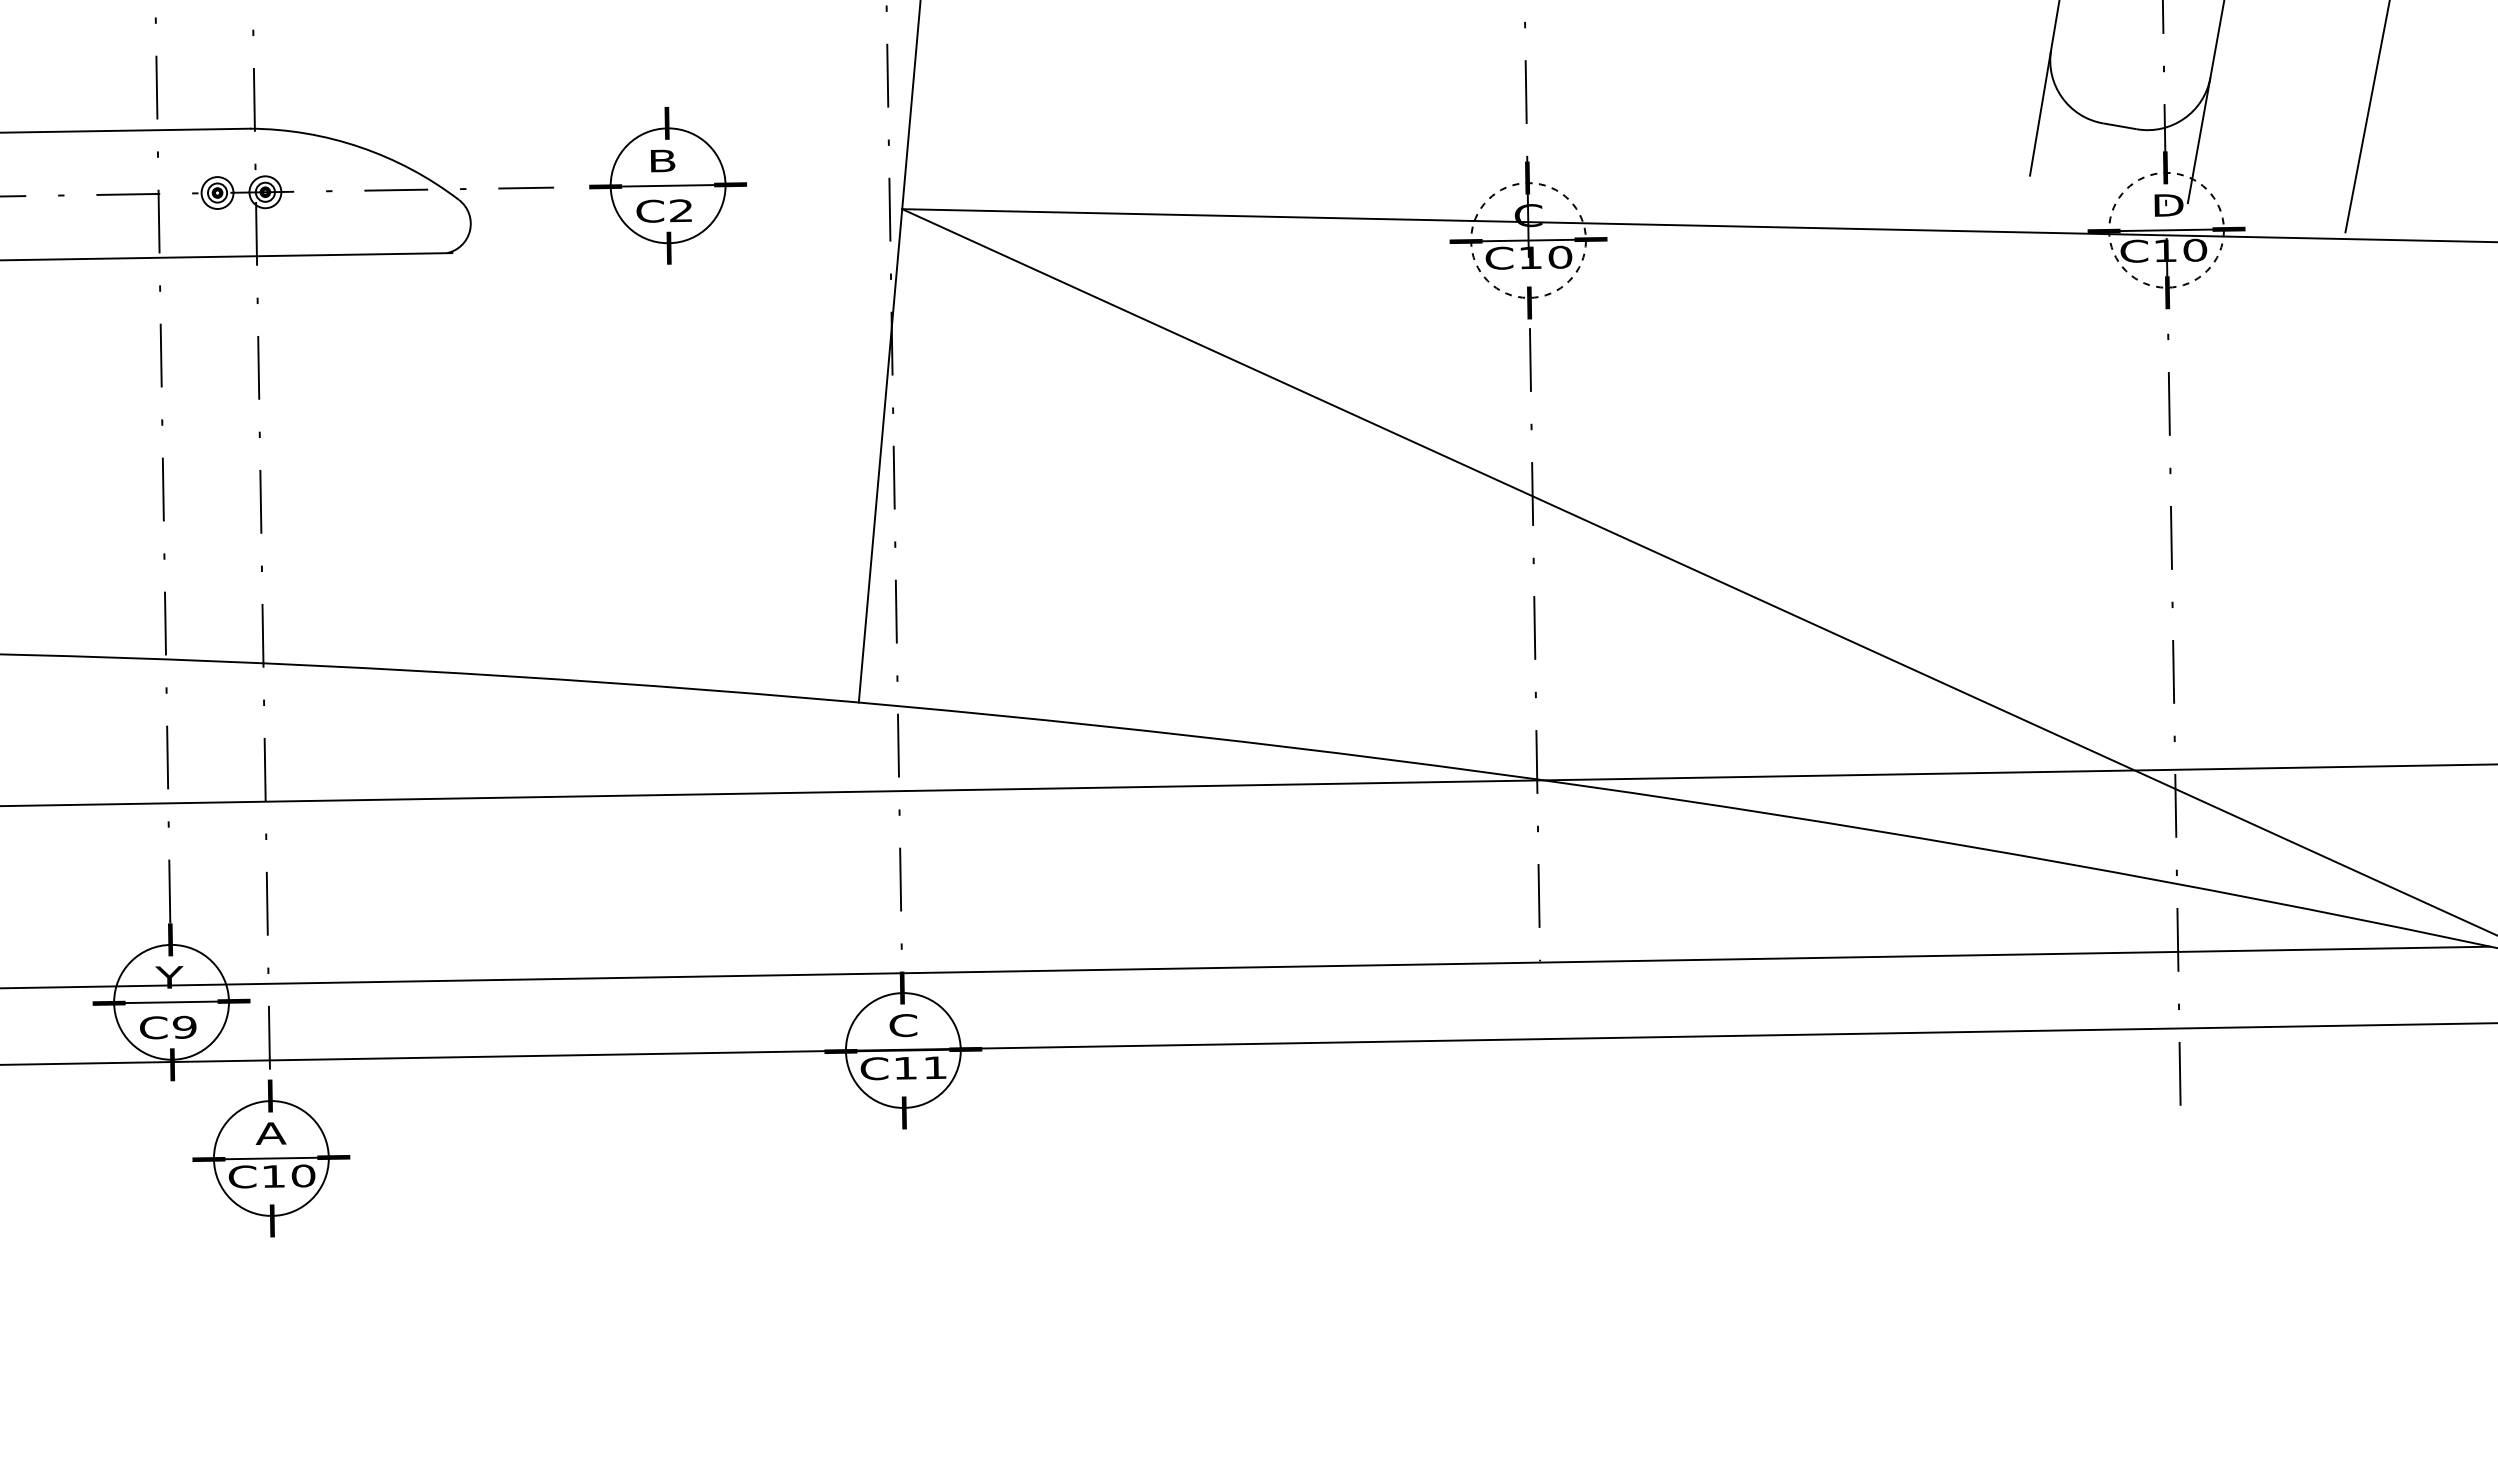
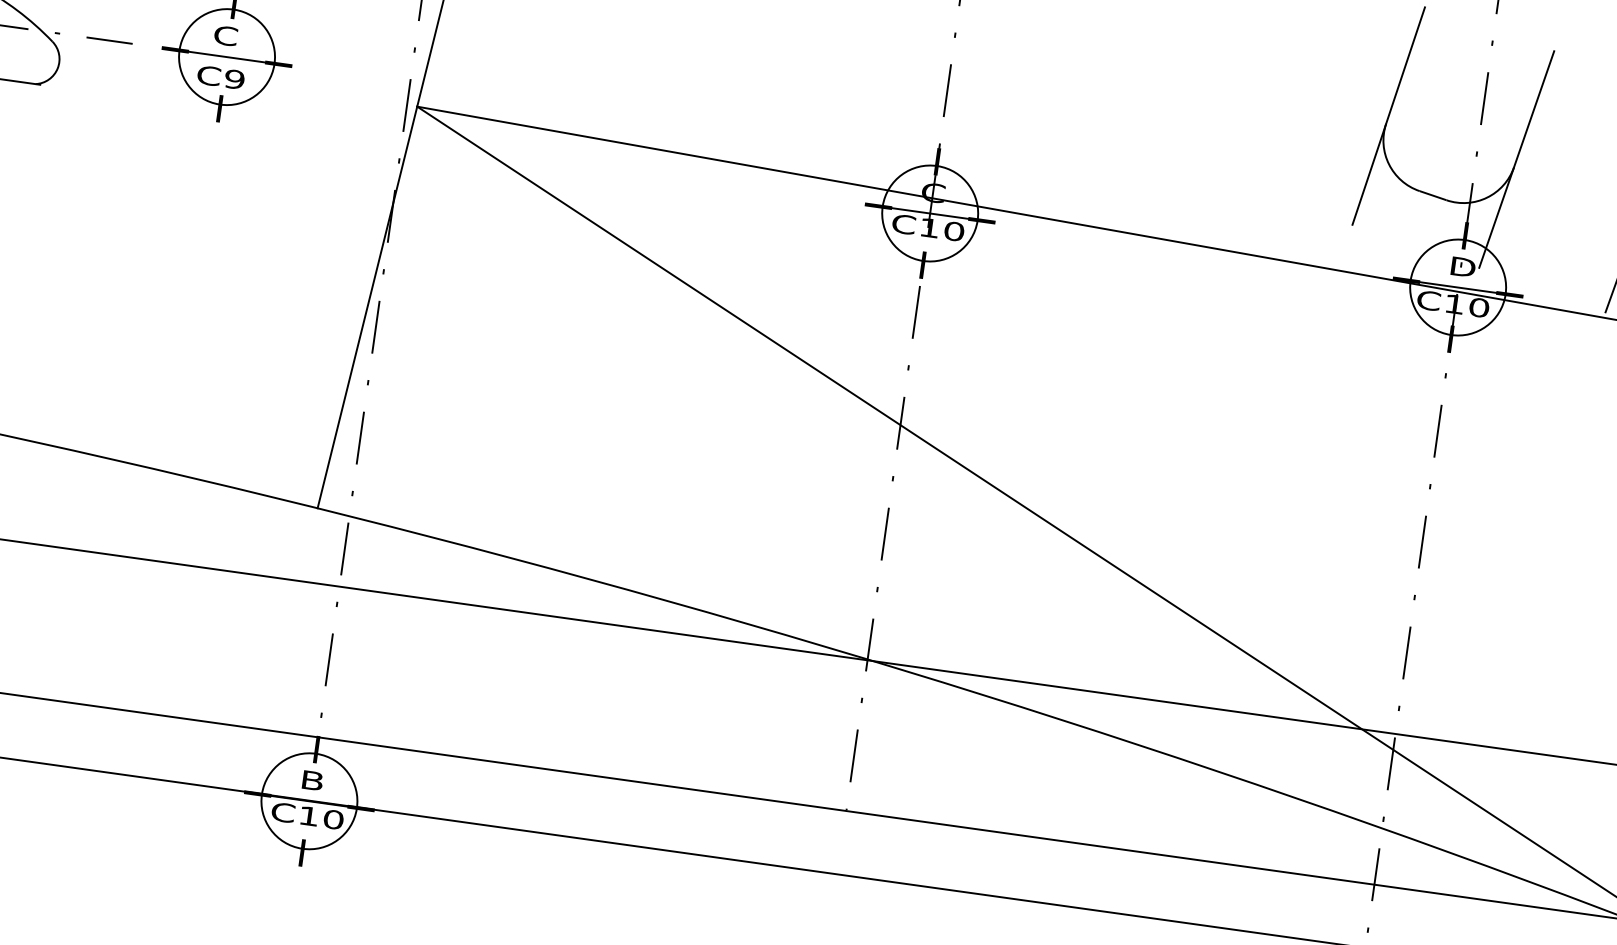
text: (662, 160) -> (225, 35), B -> C
text: (681, 210) -> (234, 79), C2 -> C9
circle: (2166, 229) -> (1458, 286), dashed -> solid
circle: (1528, 240) -> (930, 213), dashed -> solid
text: (903, 1025) -> (312, 780), C -> B
text: (935, 1067) -> (333, 819), C11 -> C10

